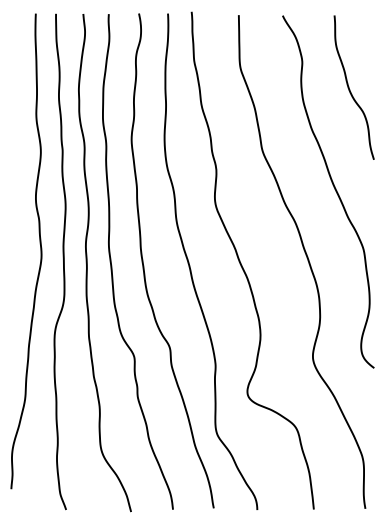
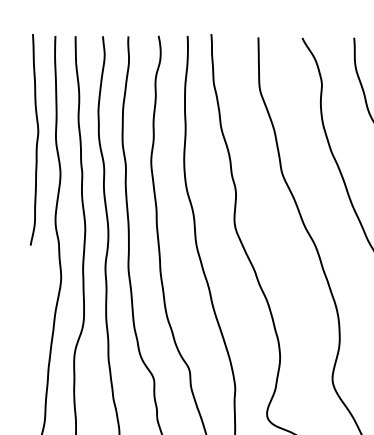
curve: (16, 118) -> (36, 140), added

